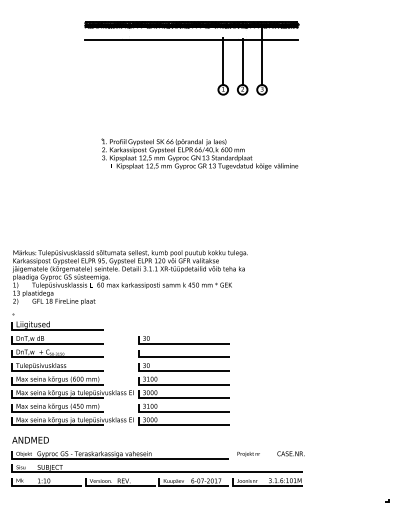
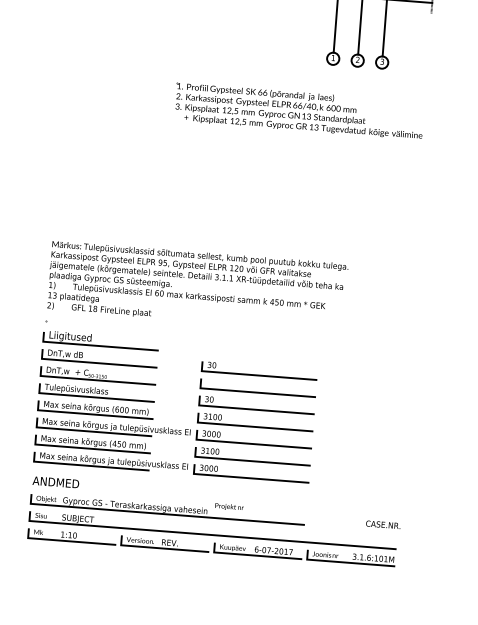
part: (199, 153) -> (299, 110), moved
text: (248, 454) -> (229, 507), moved

